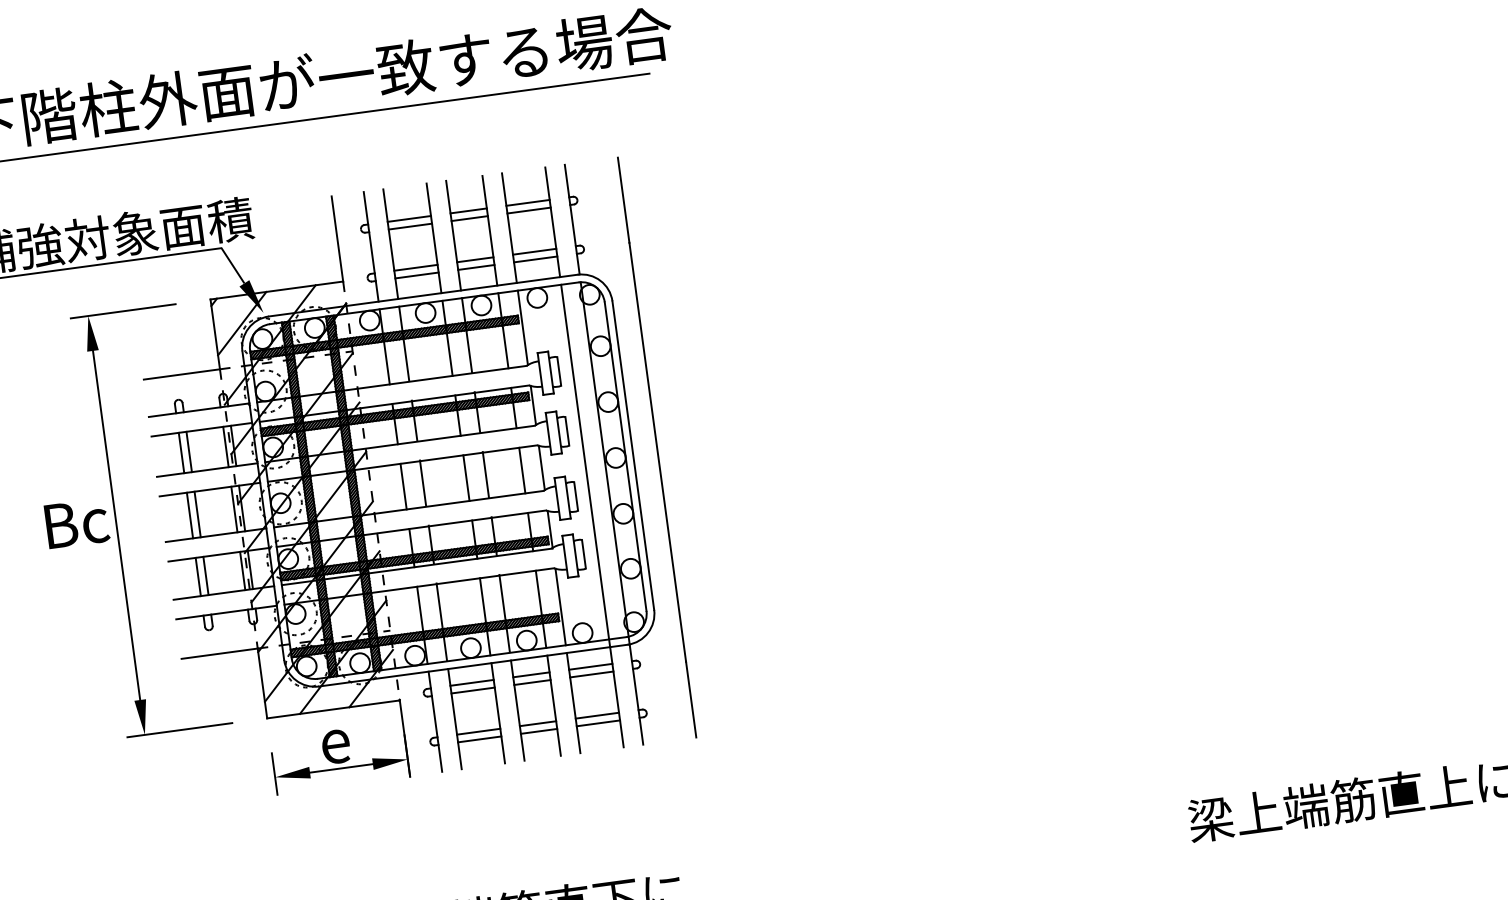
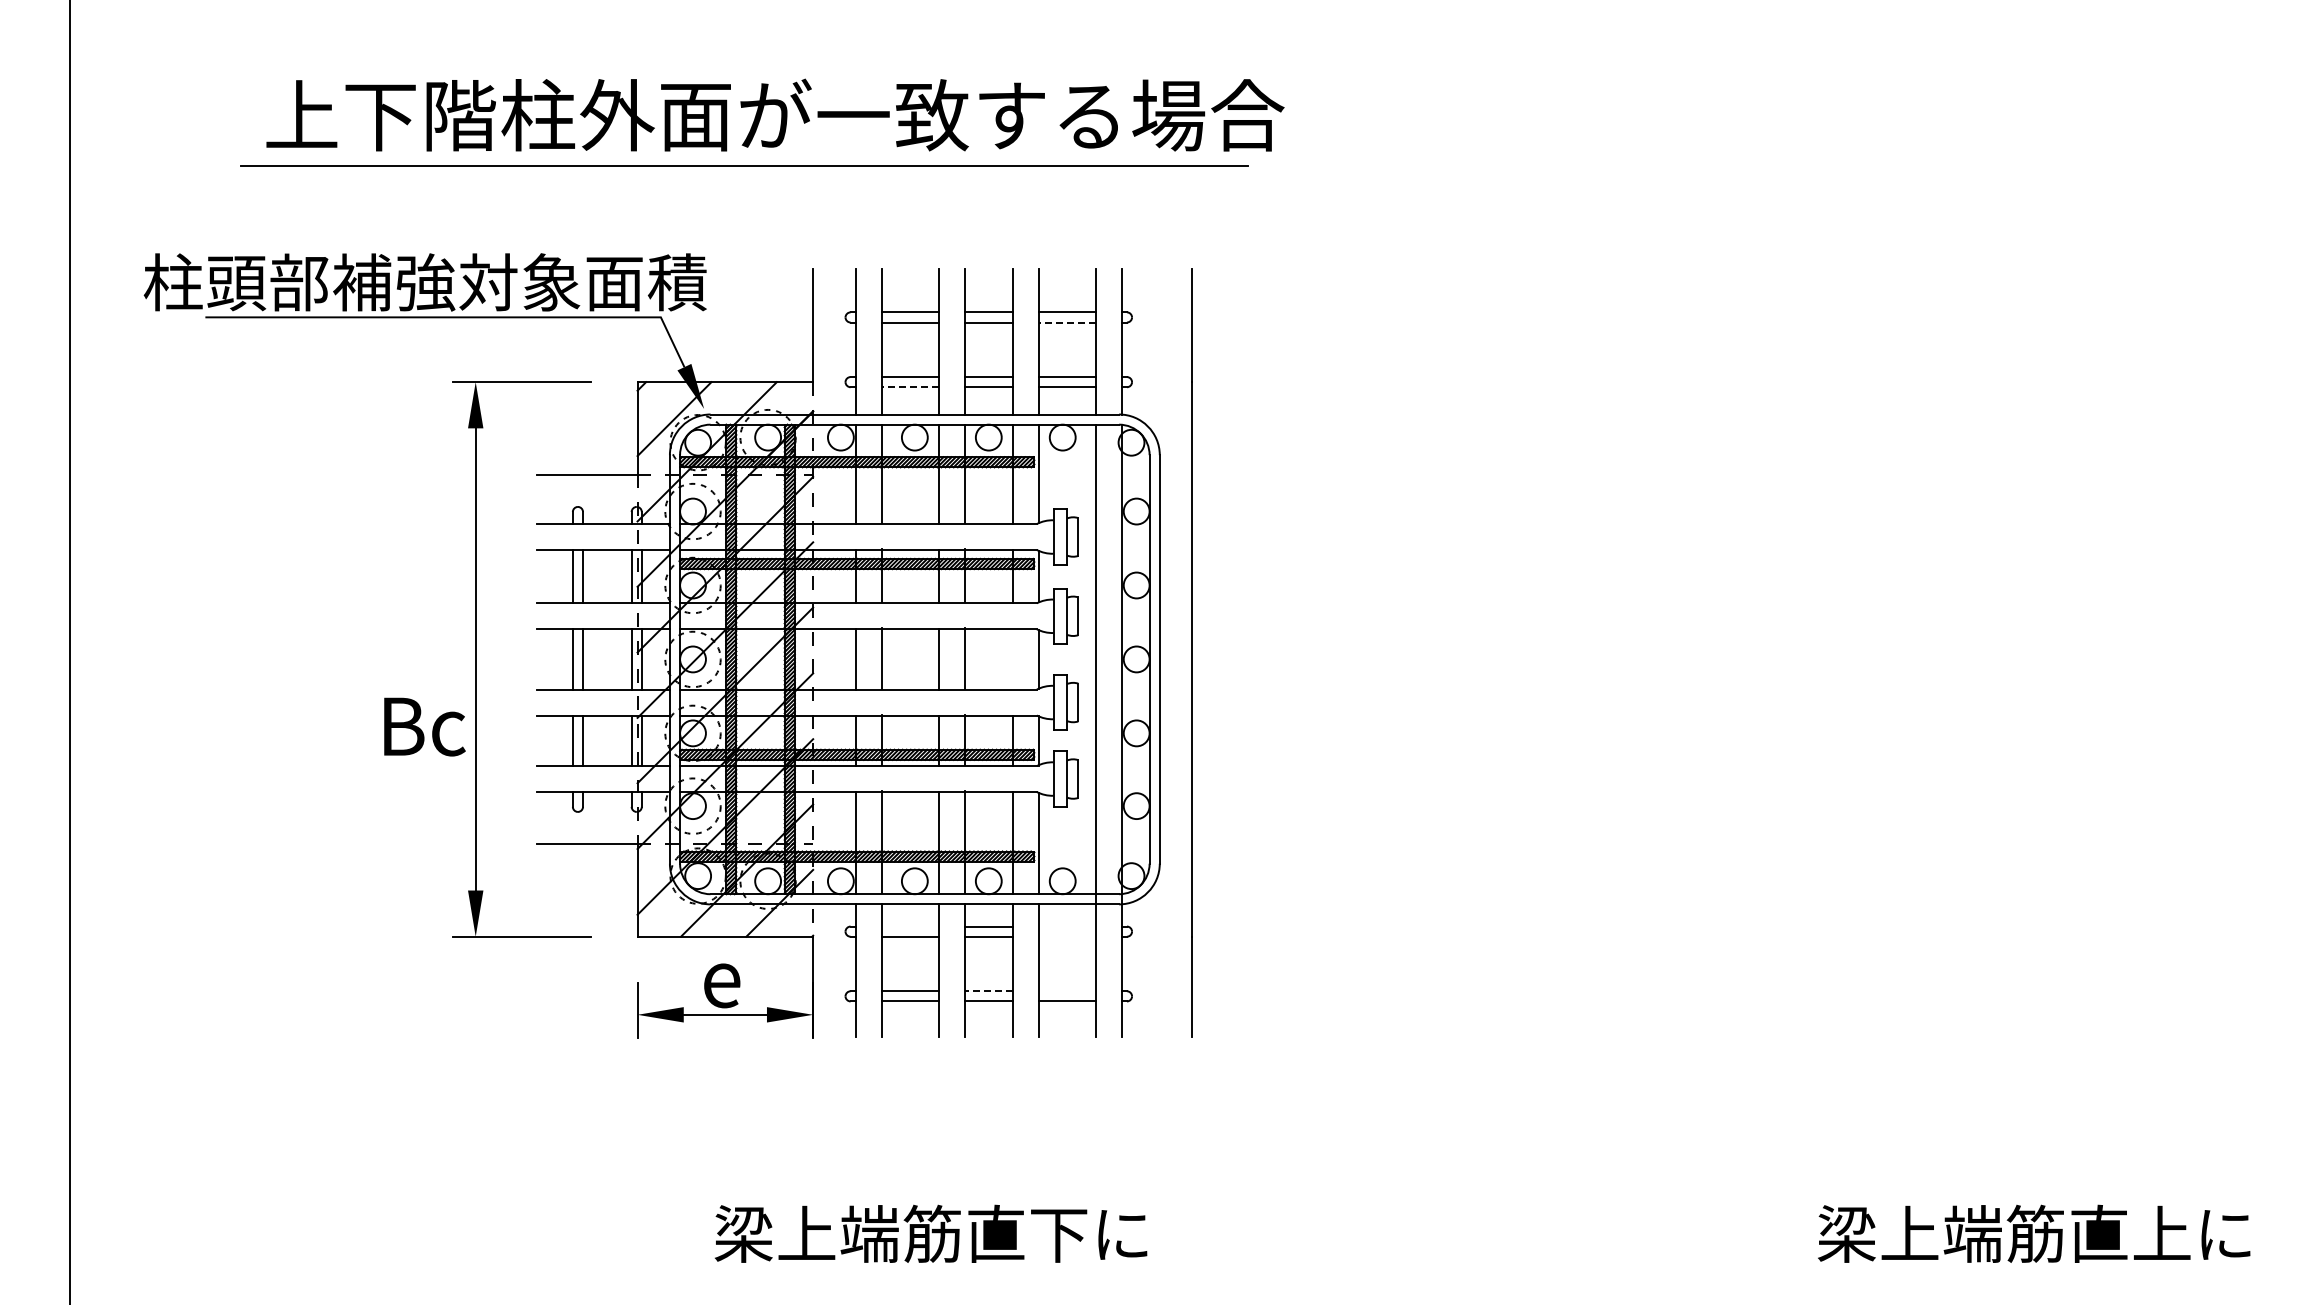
line: (529, 210) -> (1067, 322), solid -> dashed
line: (417, 275) -> (910, 387), solid -> dashed
line: (522, 470) -> (1012, 659), removed
text: (76, 523) -> (424, 726), moved
line: (590, 666) -> (1067, 926), removed
line: (591, 674) -> (1067, 936), removed
line: (471, 682) -> (909, 926), removed
line: (597, 715) -> (1067, 991), removed
line: (537, 723) -> (988, 991), solid -> dashed

